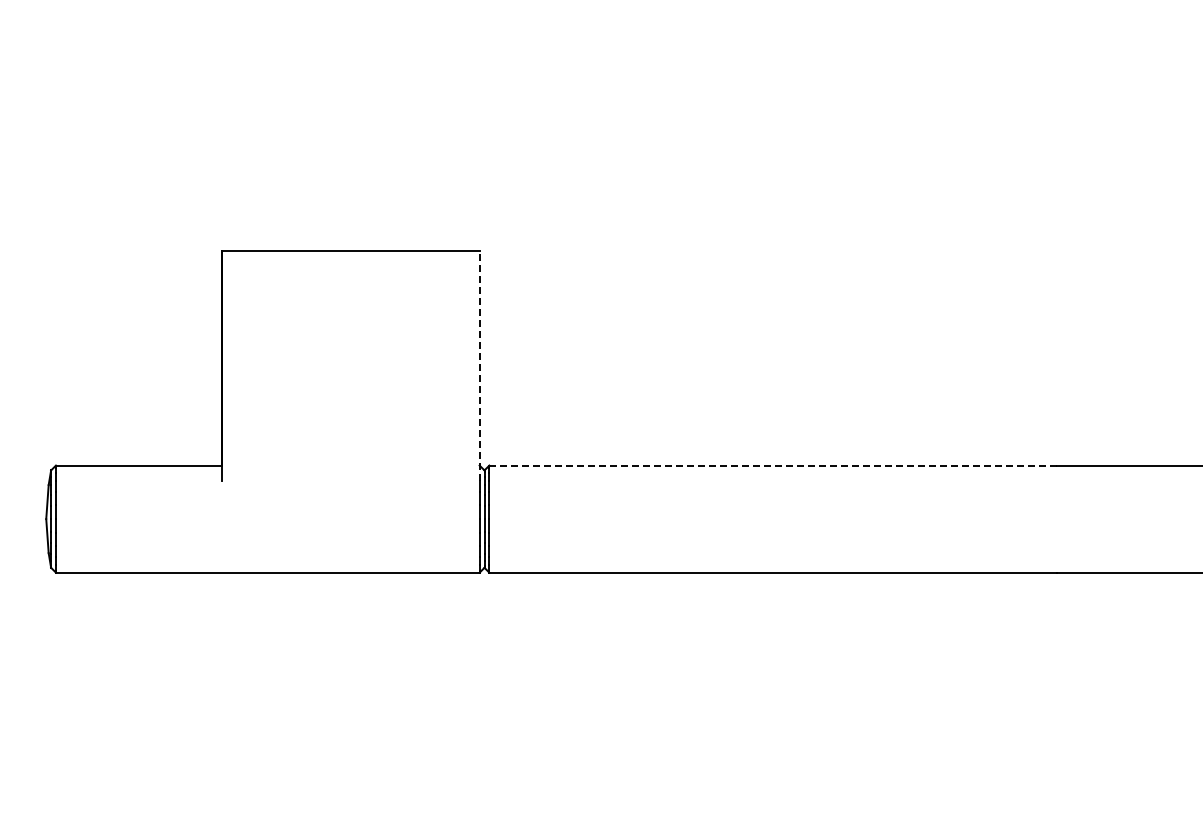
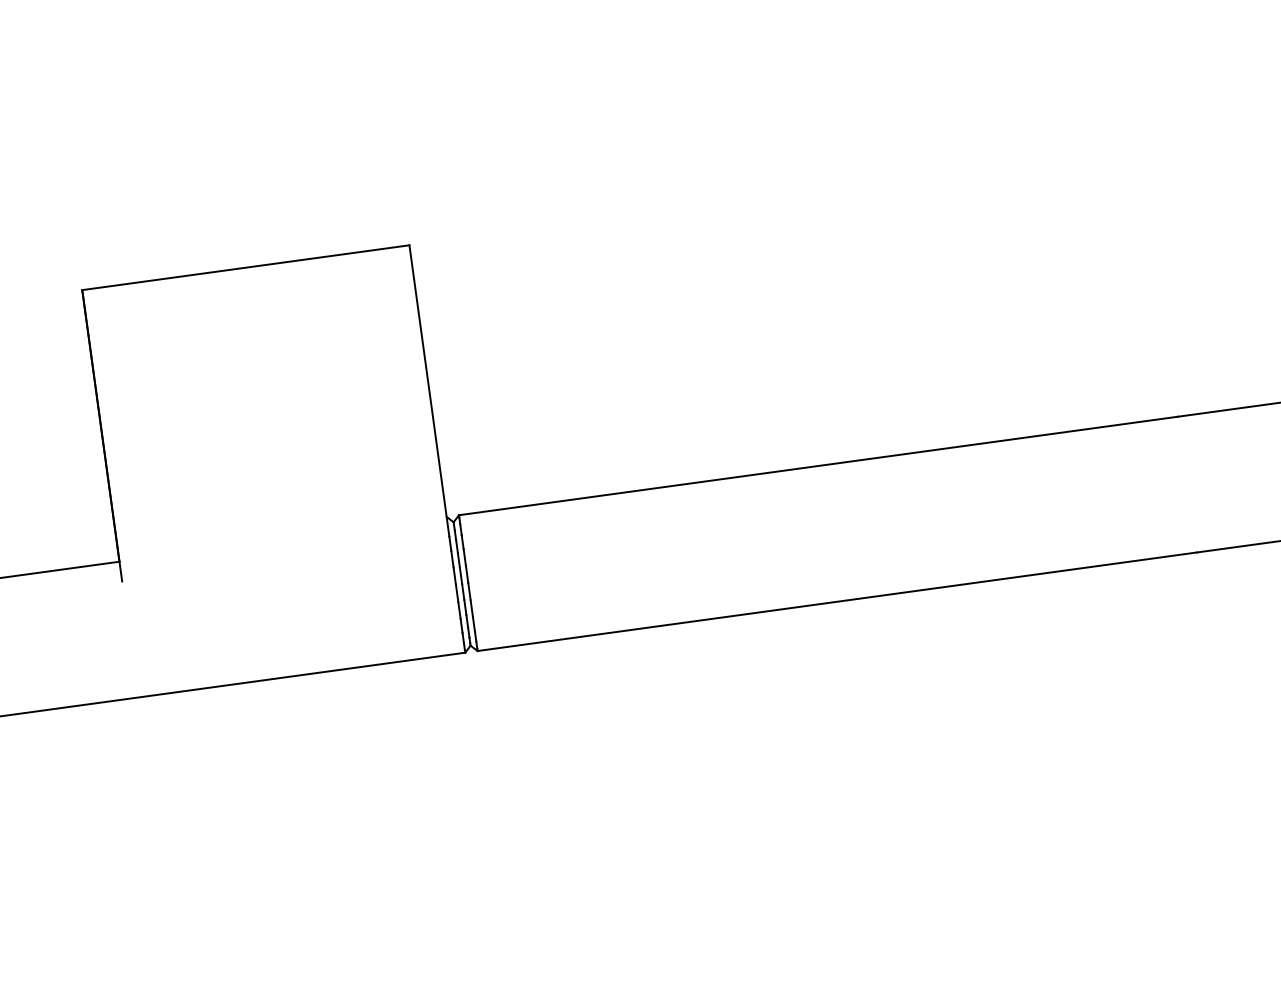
line: (479, 366) -> (429, 391), dashed -> solid
line: (773, 465) -> (819, 465), dashed -> solid

